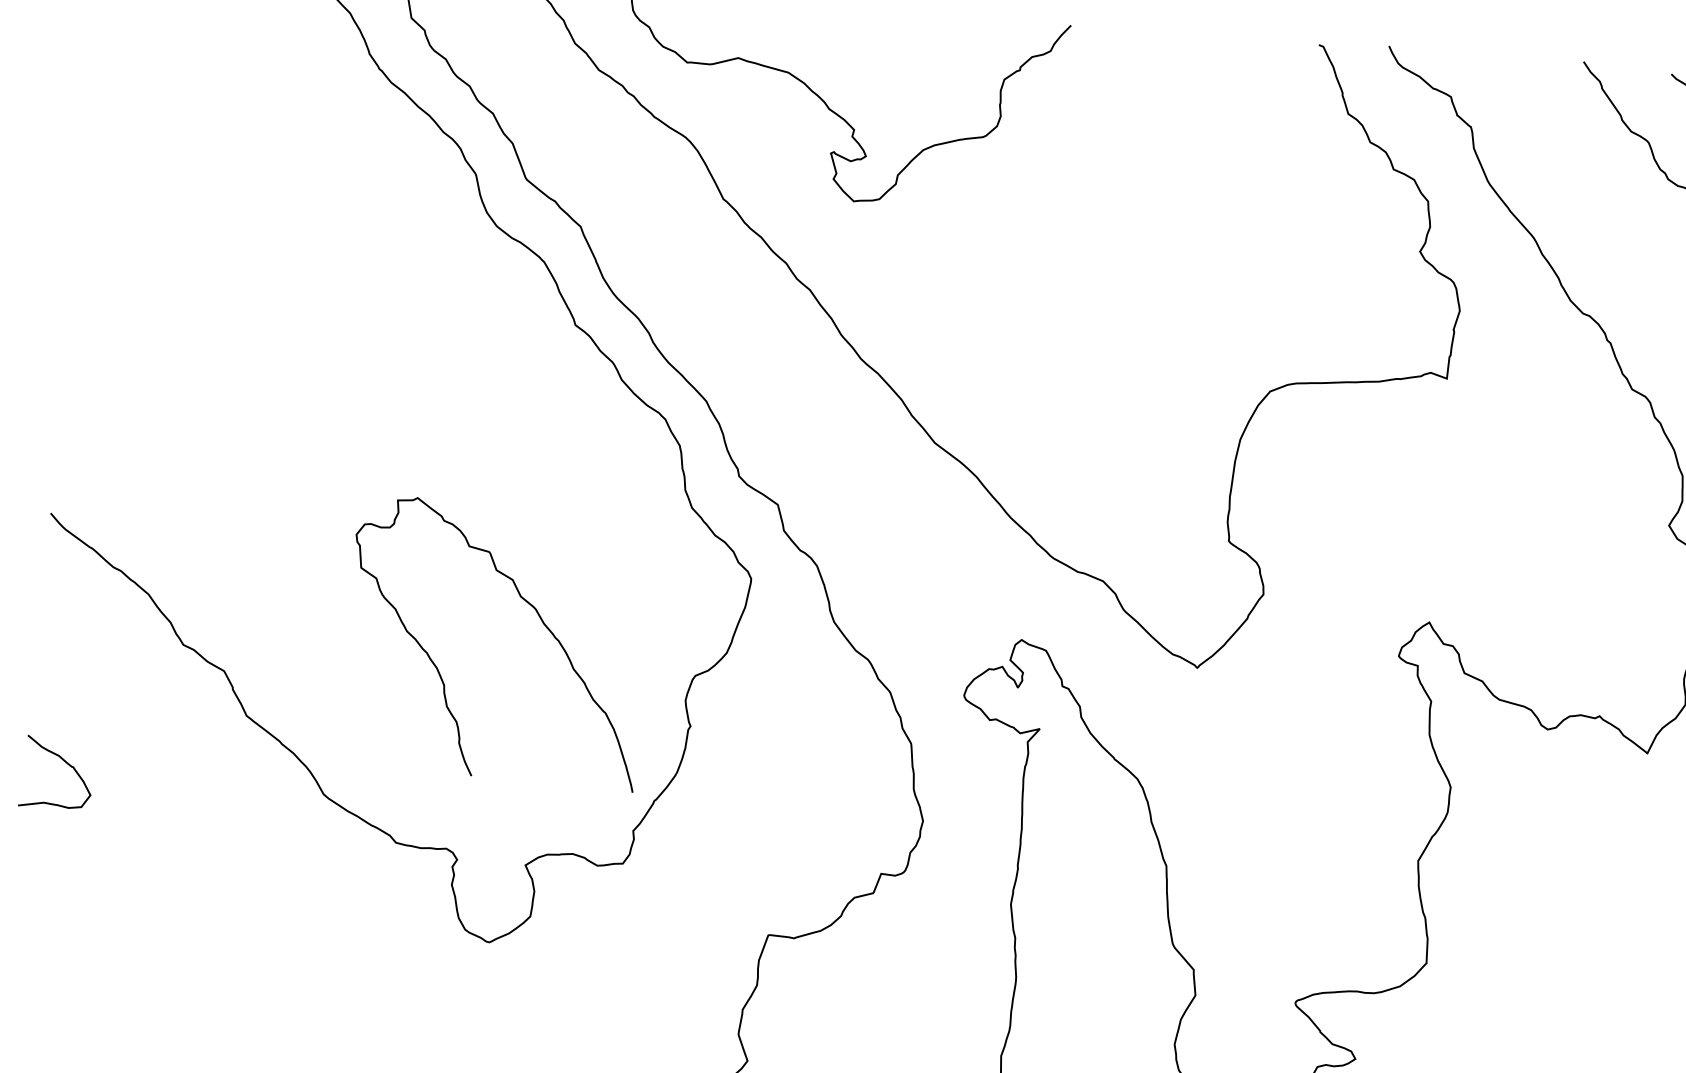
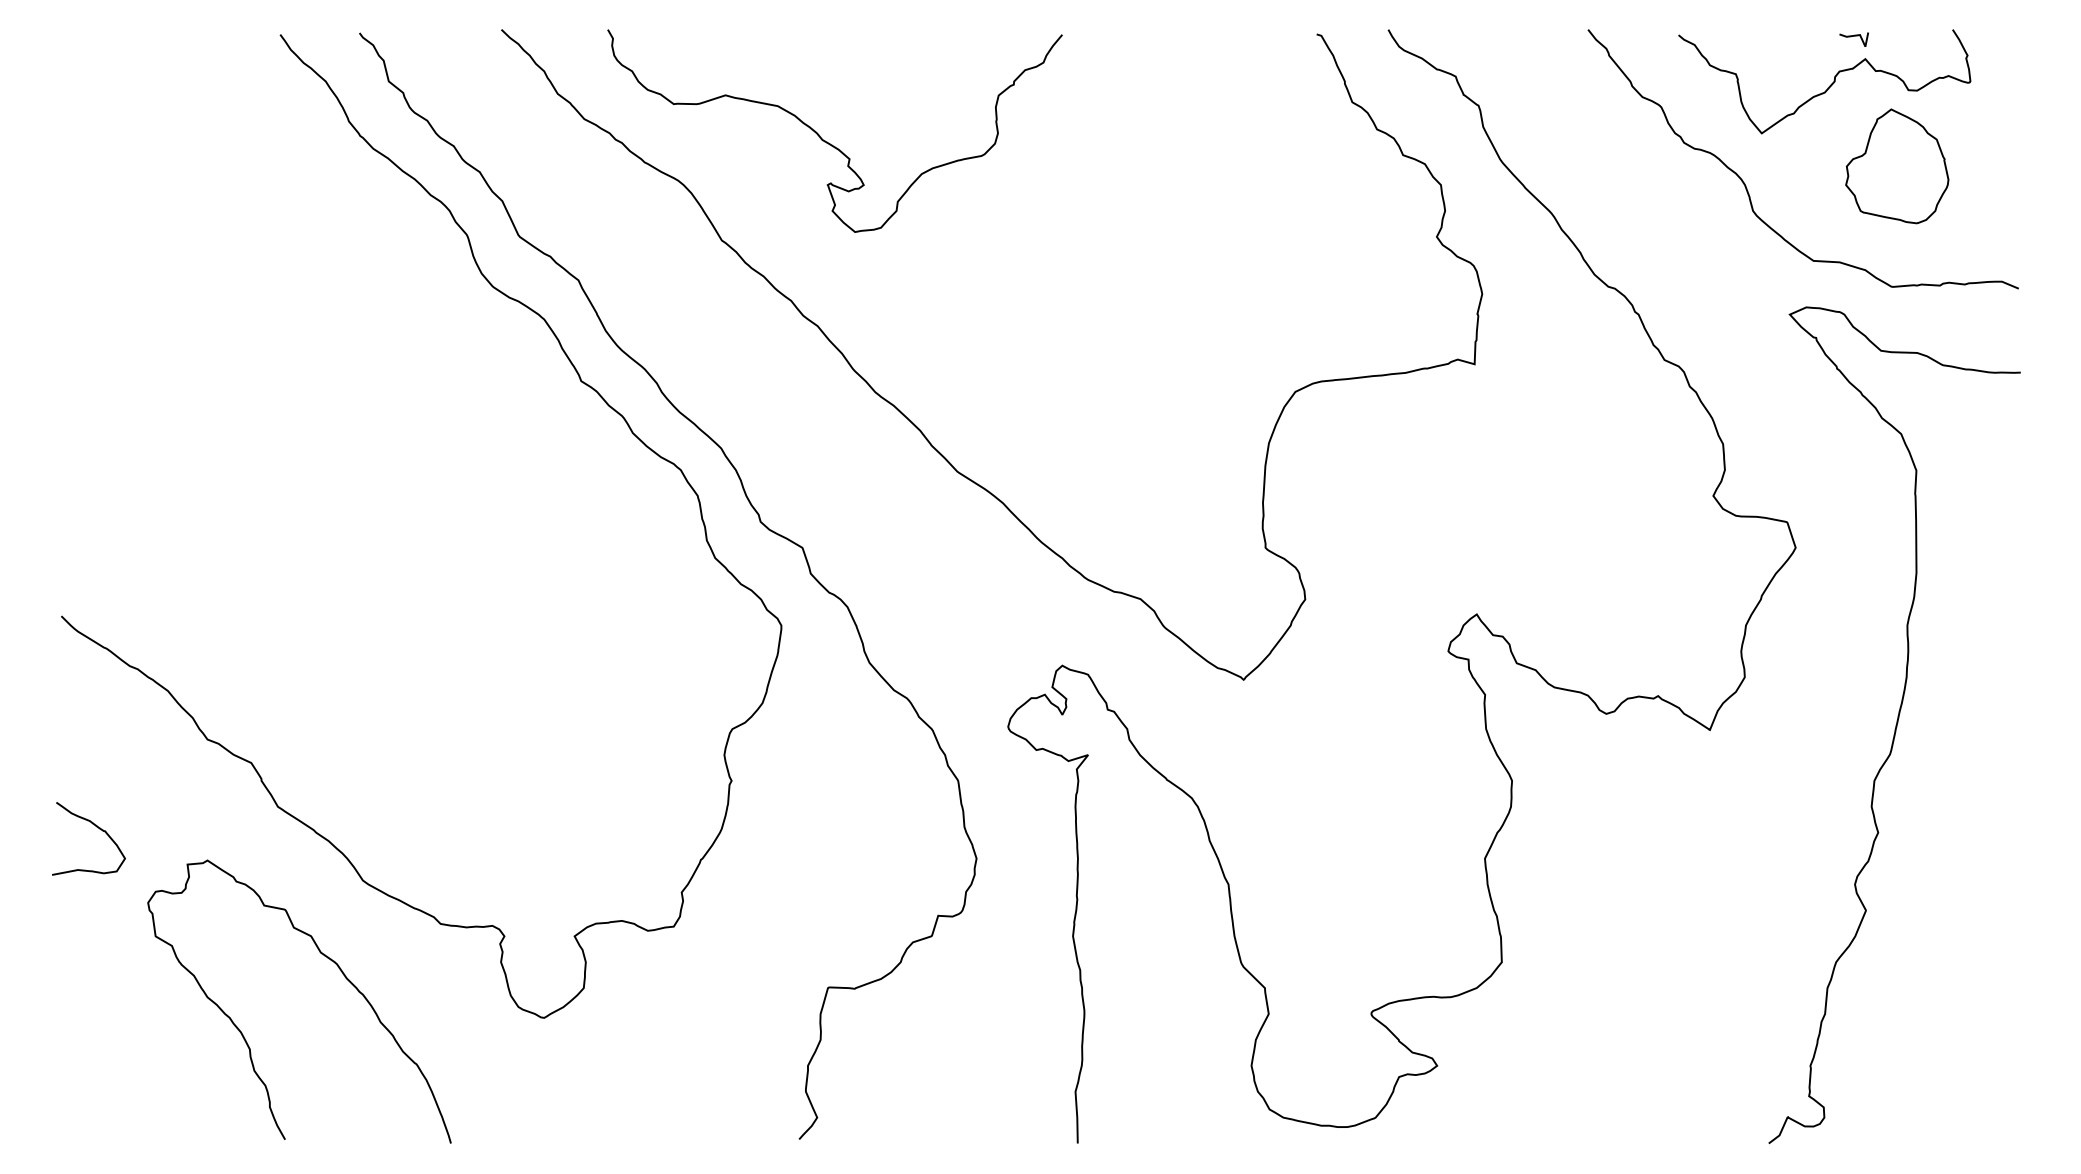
curve: (540, 619) -> (342, 974), moved
curve: (65, 762) -> (96, 827), moved

